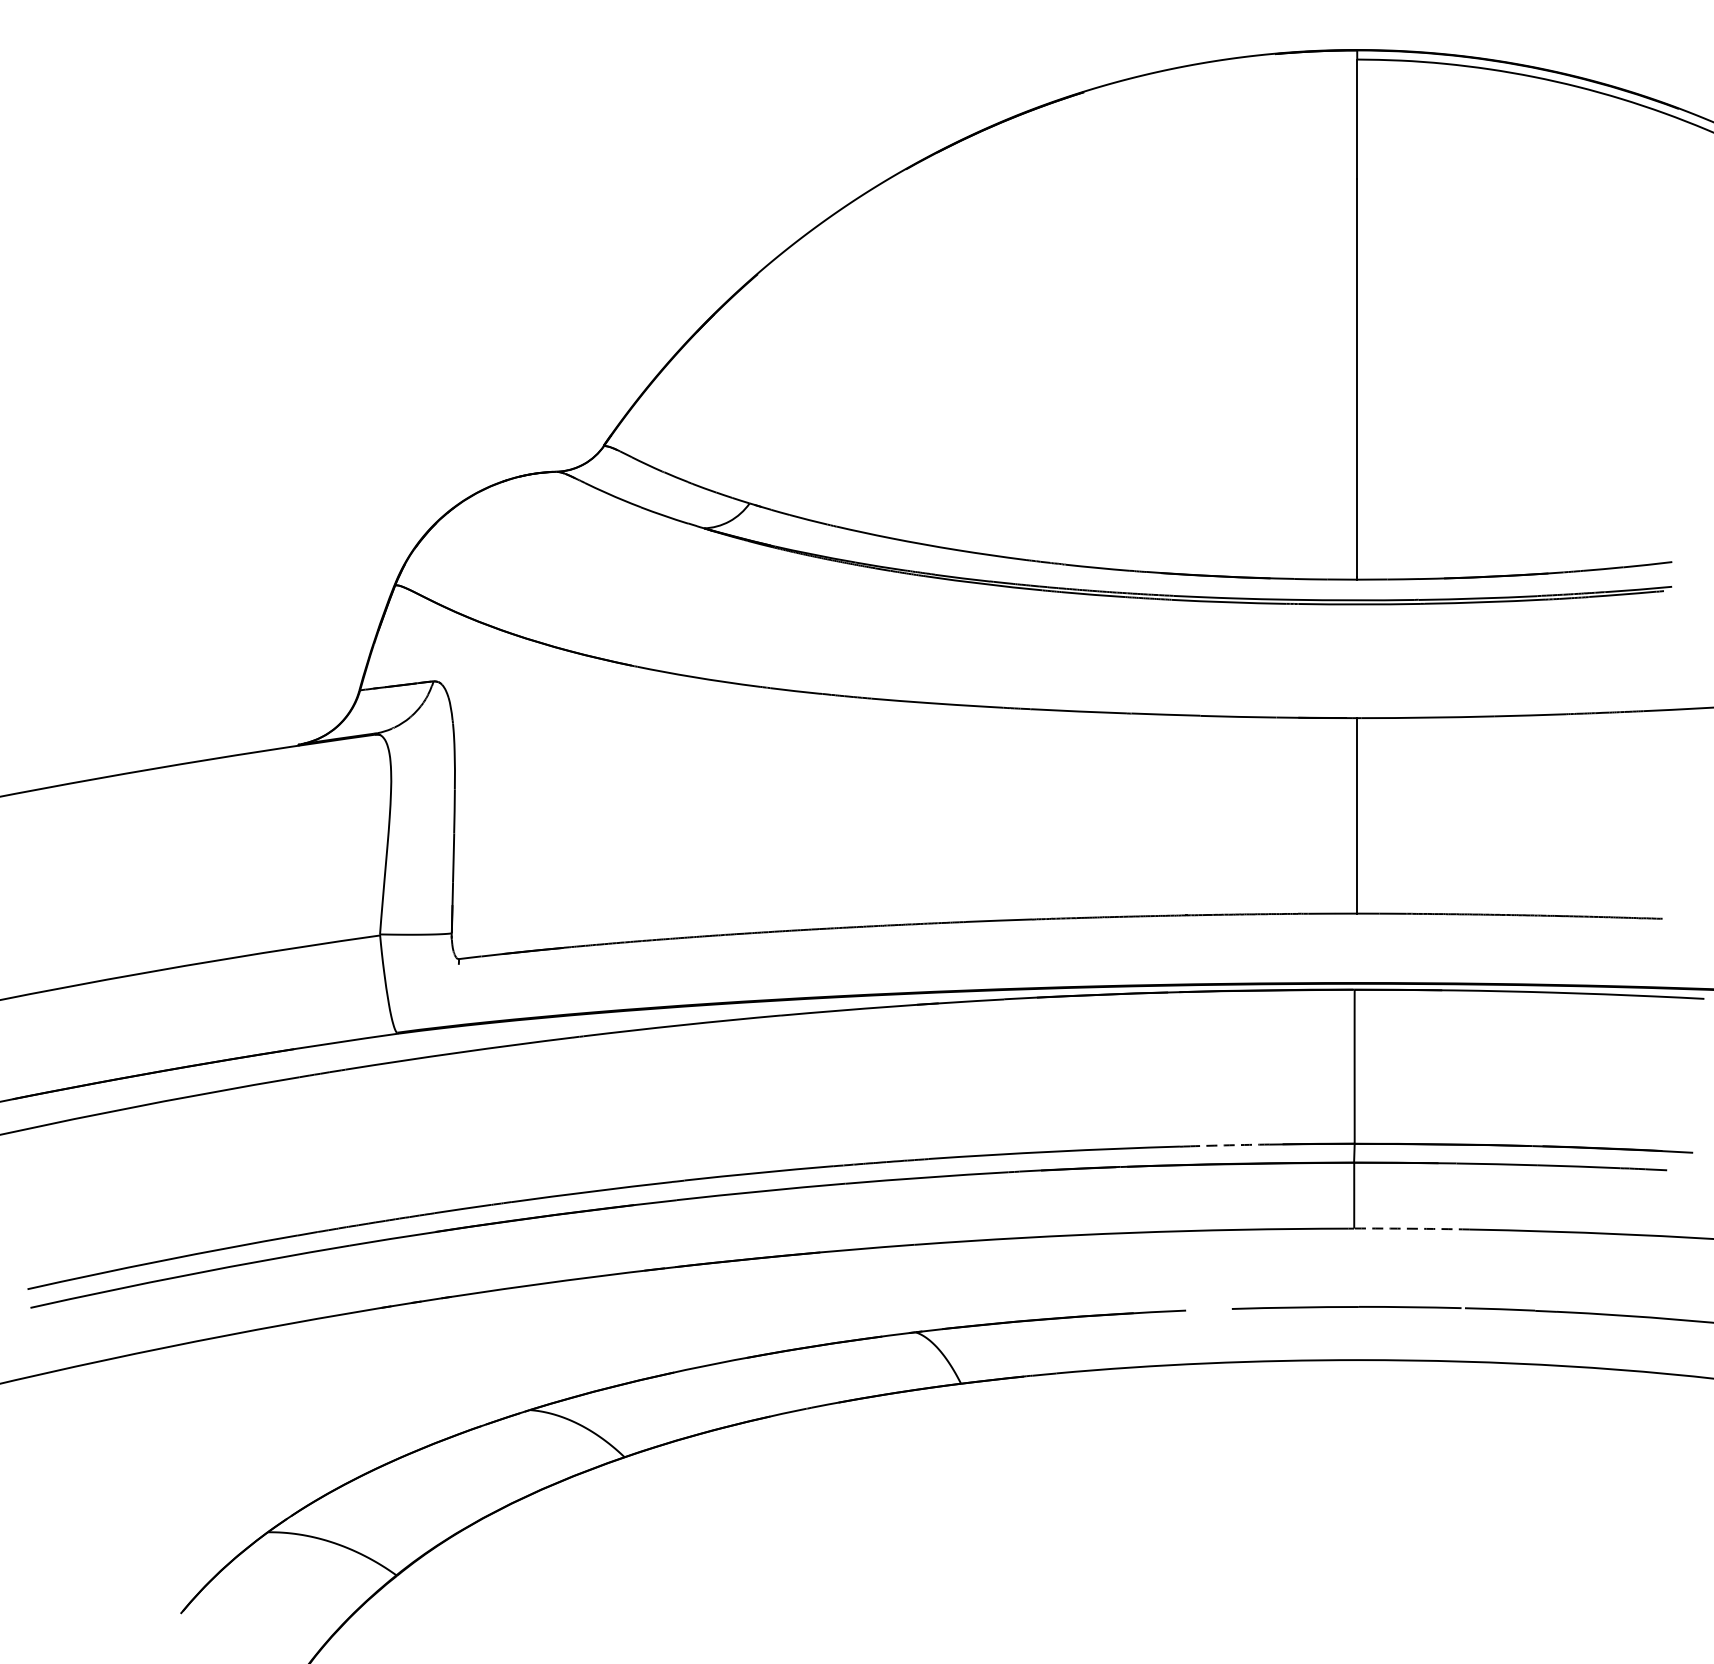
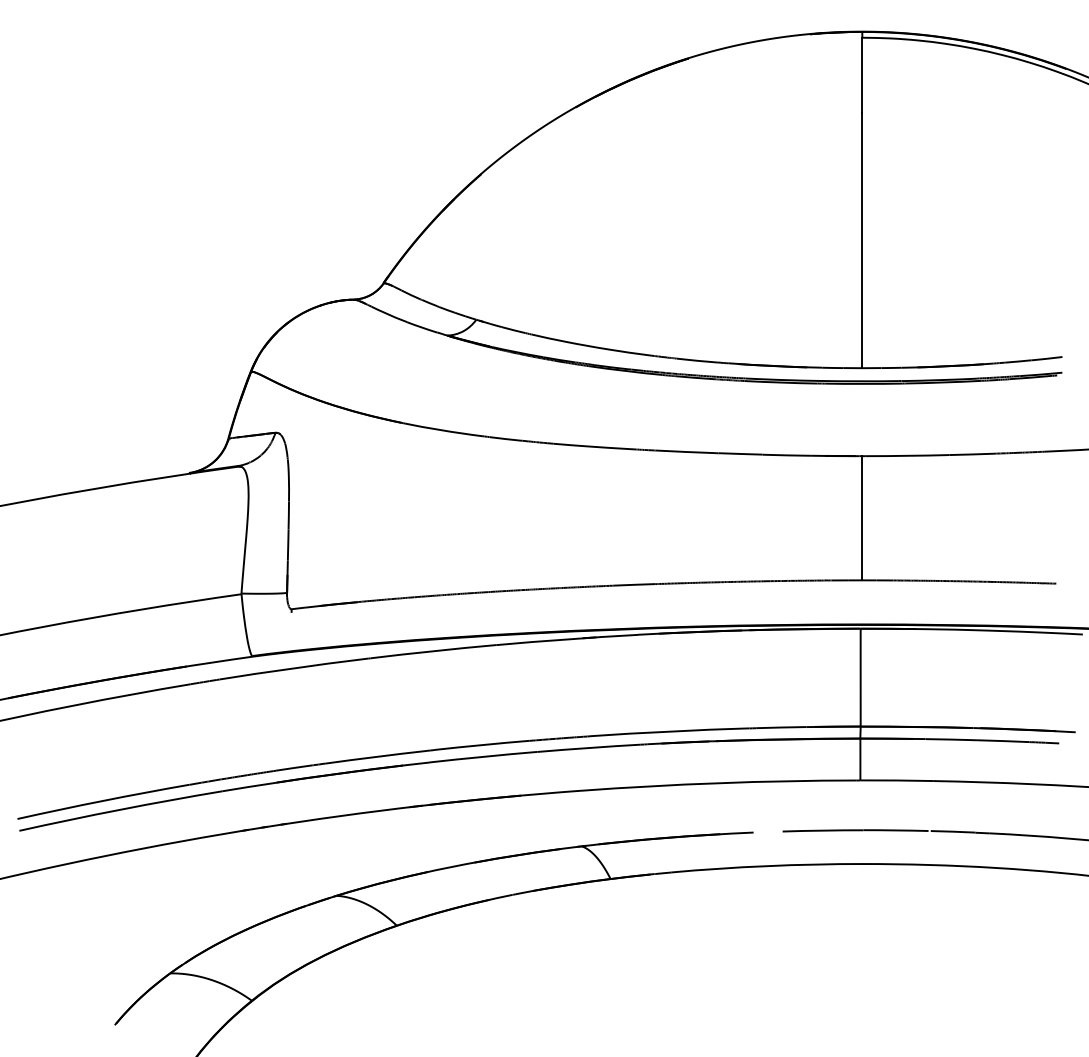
arc: (1230, 1145) -> (781, 727), dashed -> solid
arc: (1412, 1228) -> (897, 780), dashed -> solid

